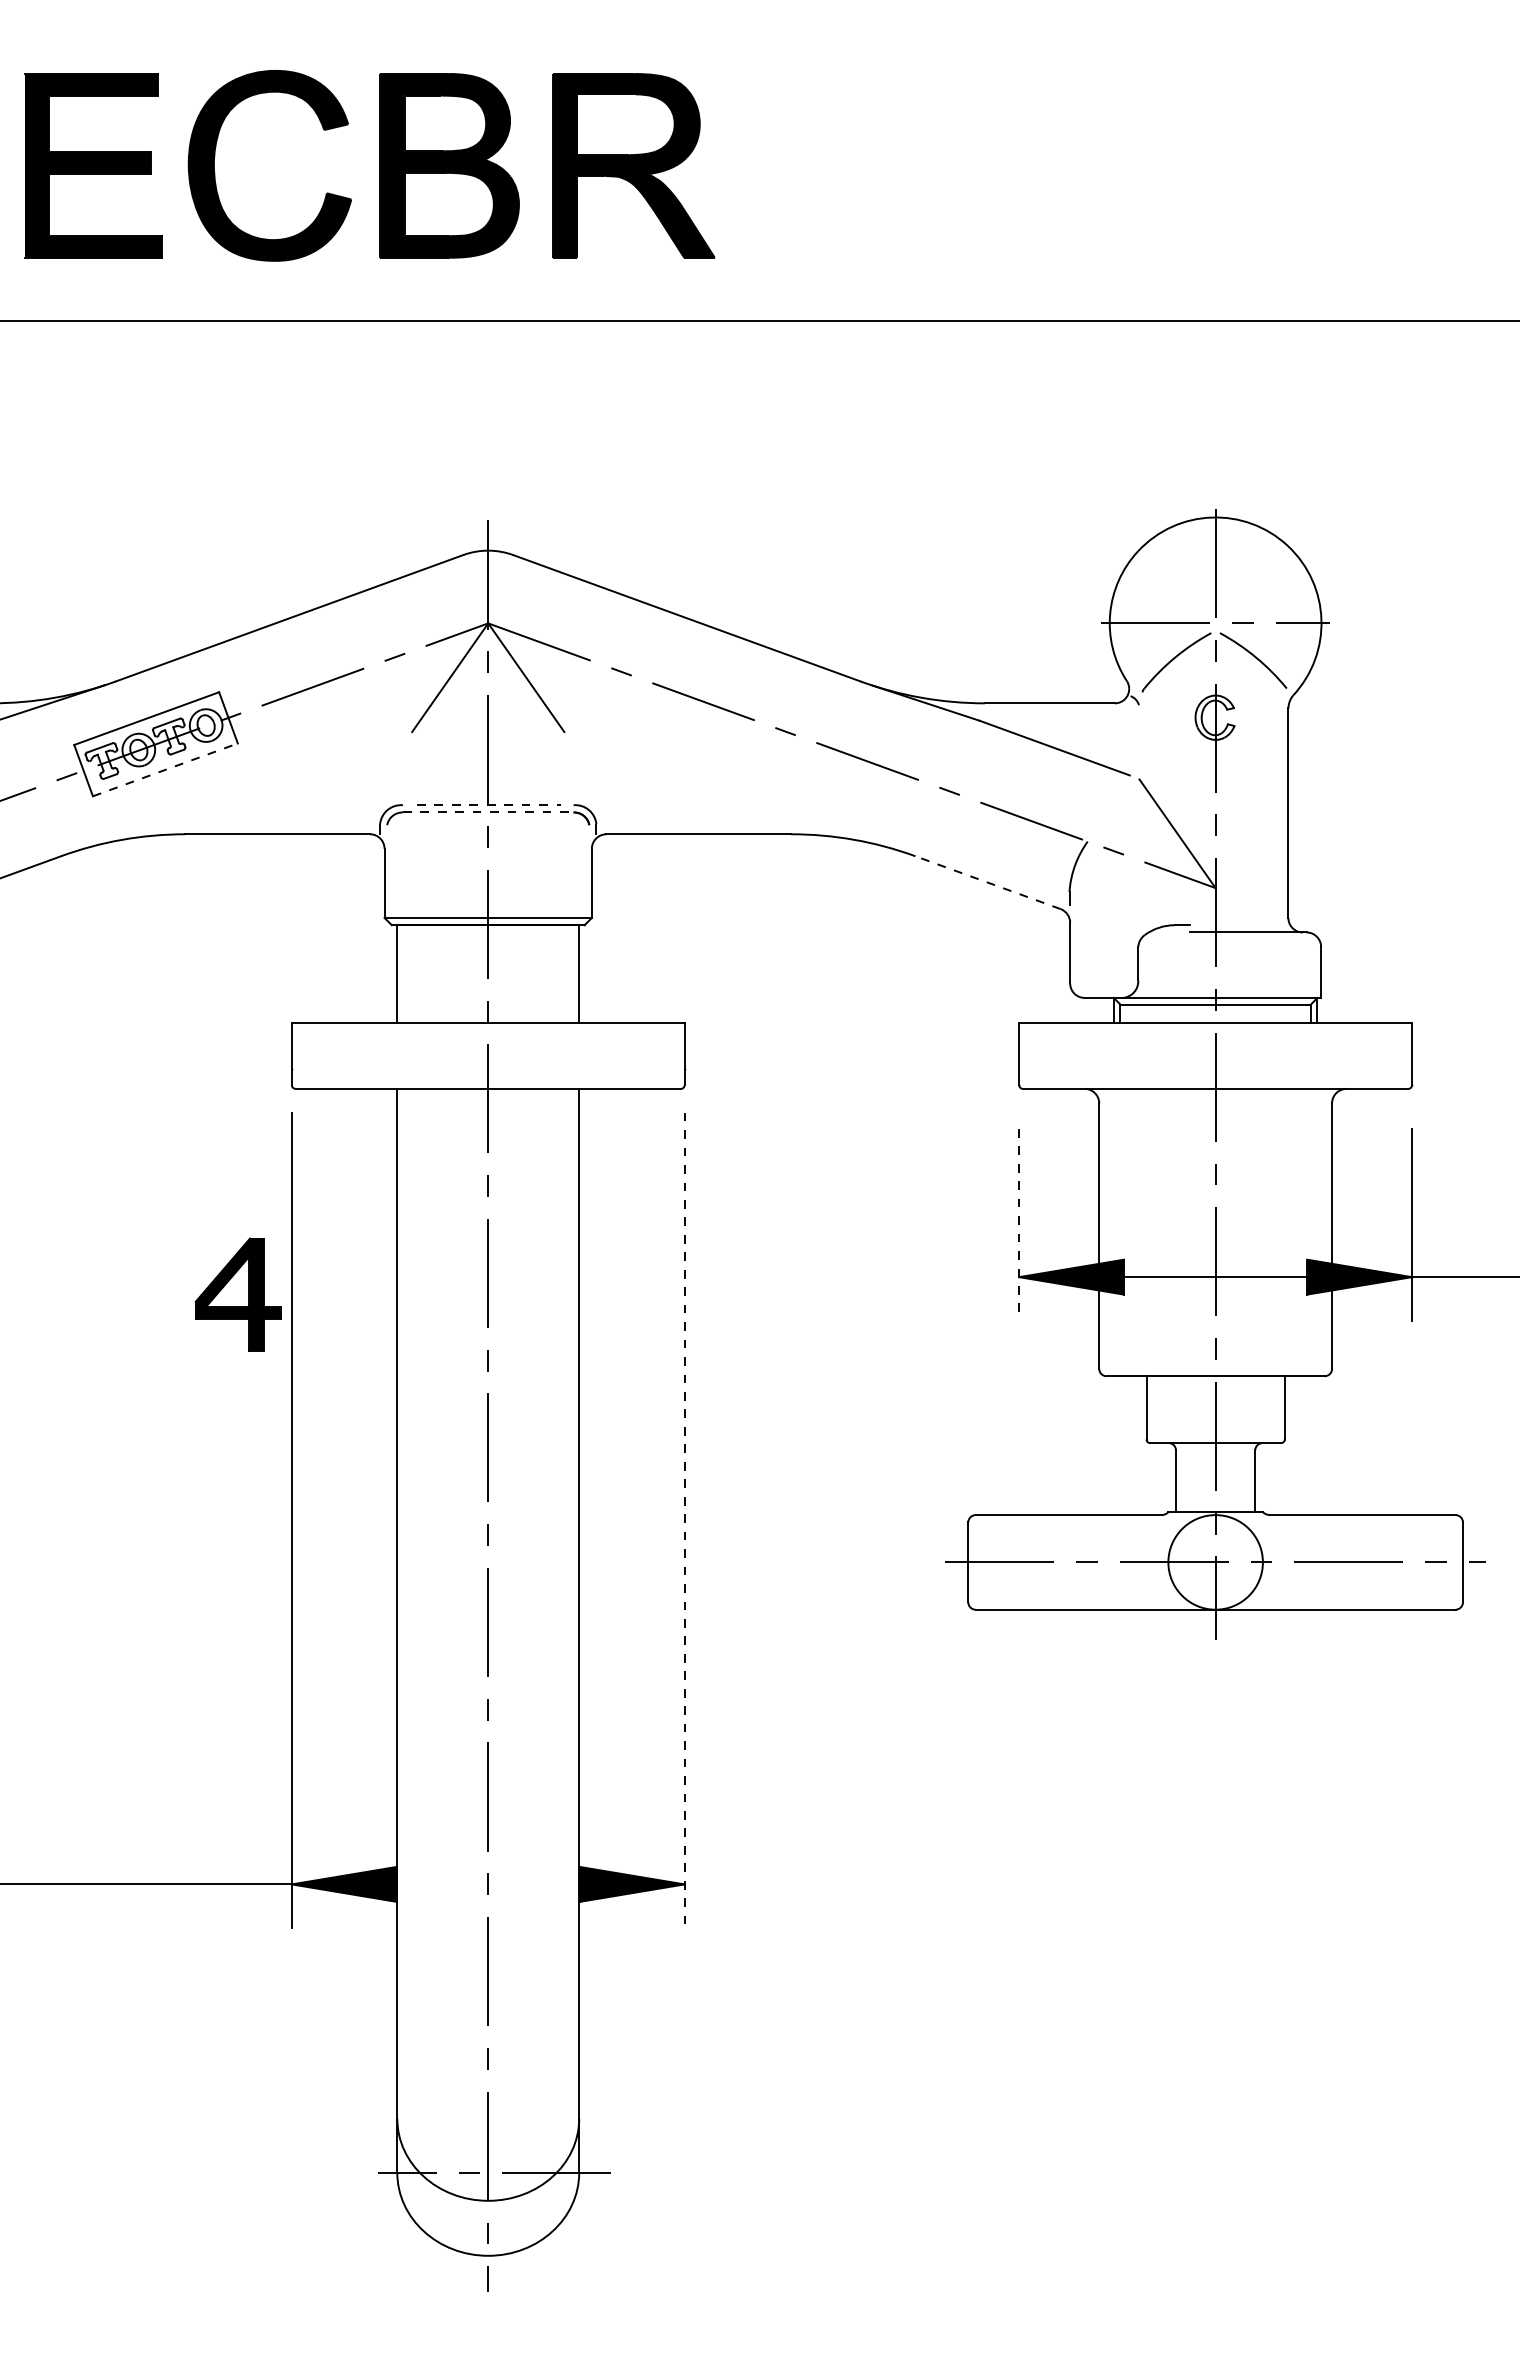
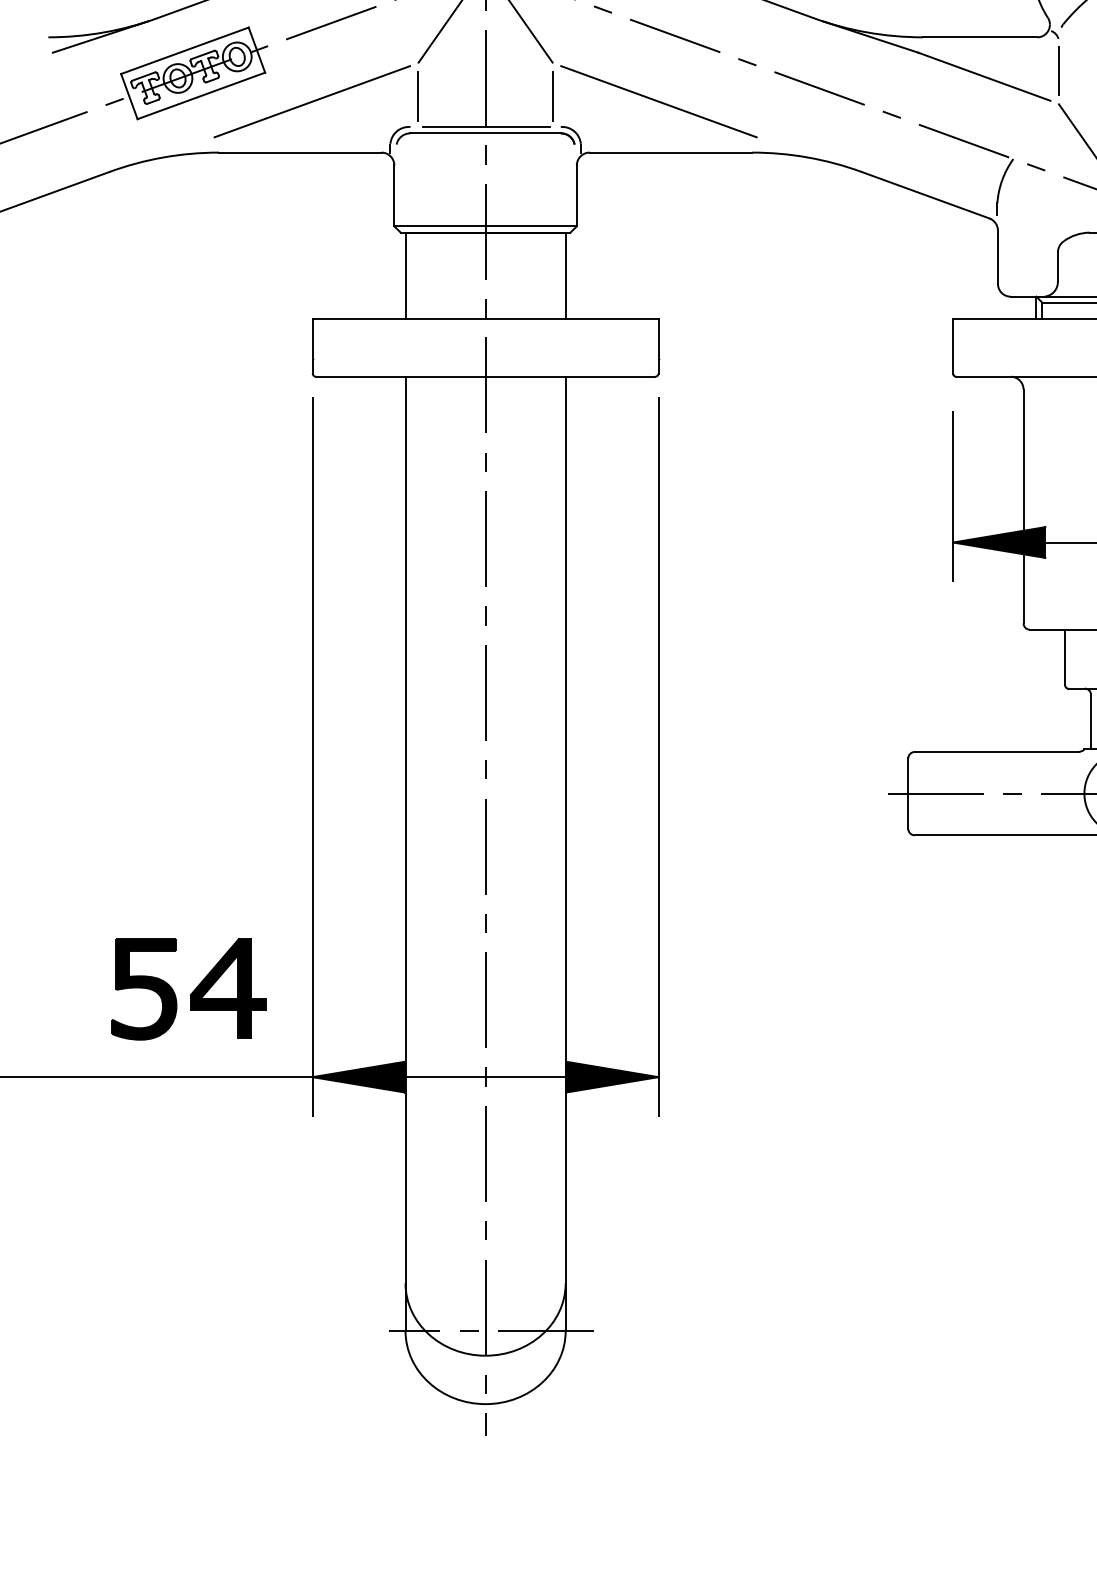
line: (1139, 741) -> (1058, 70), added
line: (165, 769) -> (201, 95), dashed -> solid
line: (411, 769) -> (418, 95), added
line: (564, 769) -> (552, 95), added
line: (291, 776) -> (312, 101), added
line: (685, 776) -> (659, 101), added
line: (489, 805) -> (486, 127), dashed -> solid
line: (488, 812) -> (485, 133), dashed -> solid
line: (987, 882) -> (925, 195), dashed -> solid
line: (1019, 1224) -> (953, 496), dashed -> solid
part: (237, 1294) -> (227, 988), moved
line: (684, 1520) -> (658, 756), dashed -> solid
part: (100, 1784) -> (144, 989), added
line: (487, 1884) -> (484, 1077), added

